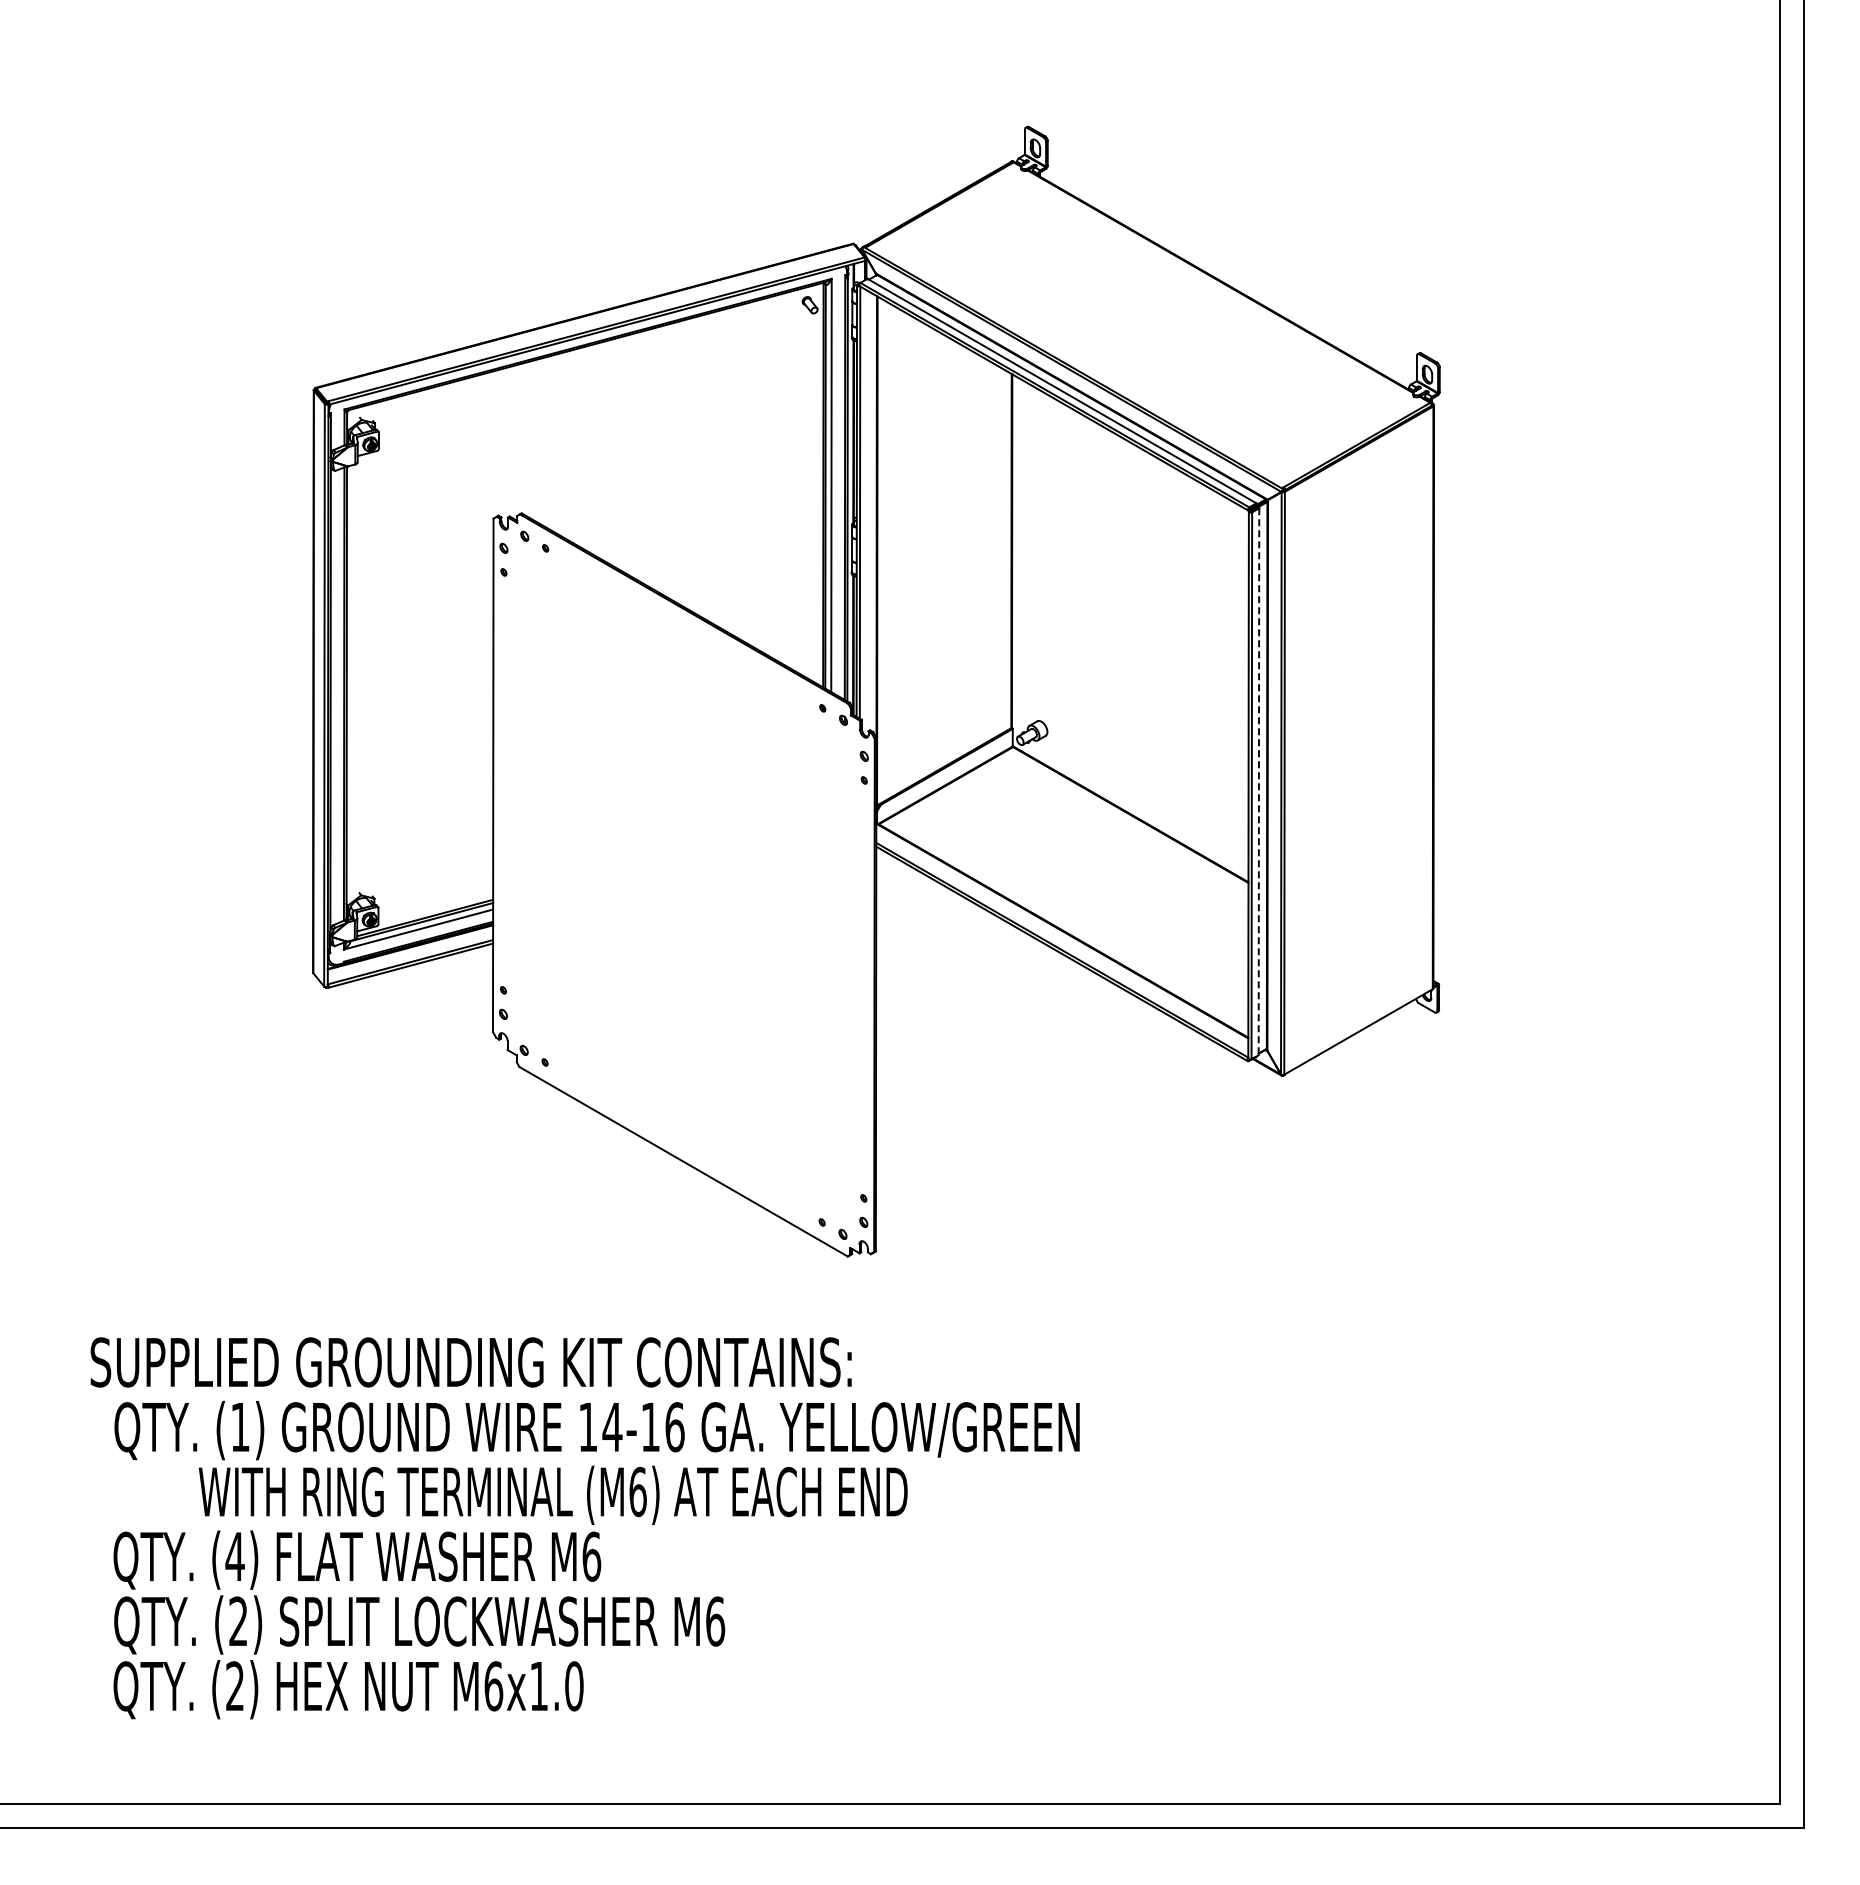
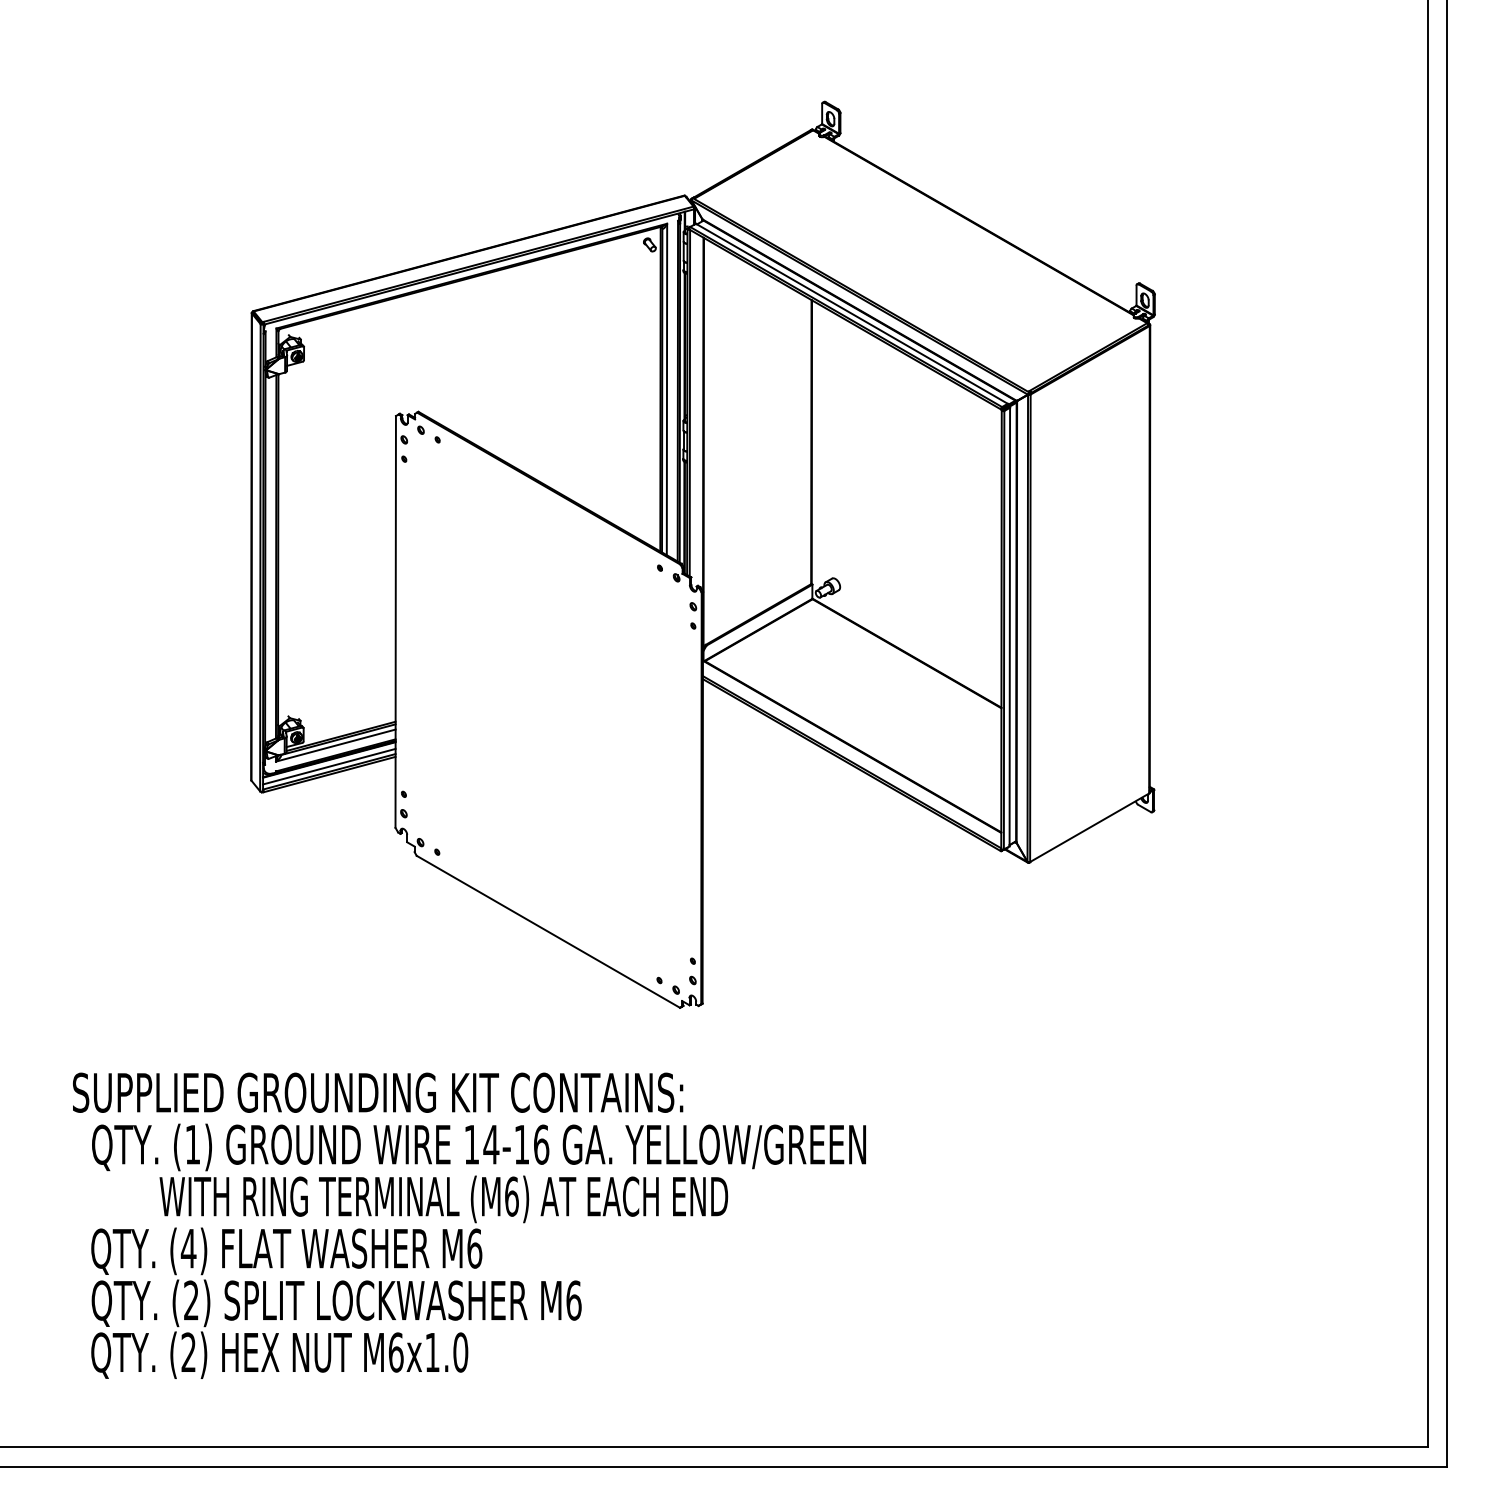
line: (1258, 782) -> (1009, 627), dashed -> solid
line: (410, 955) -> (329, 766), added

